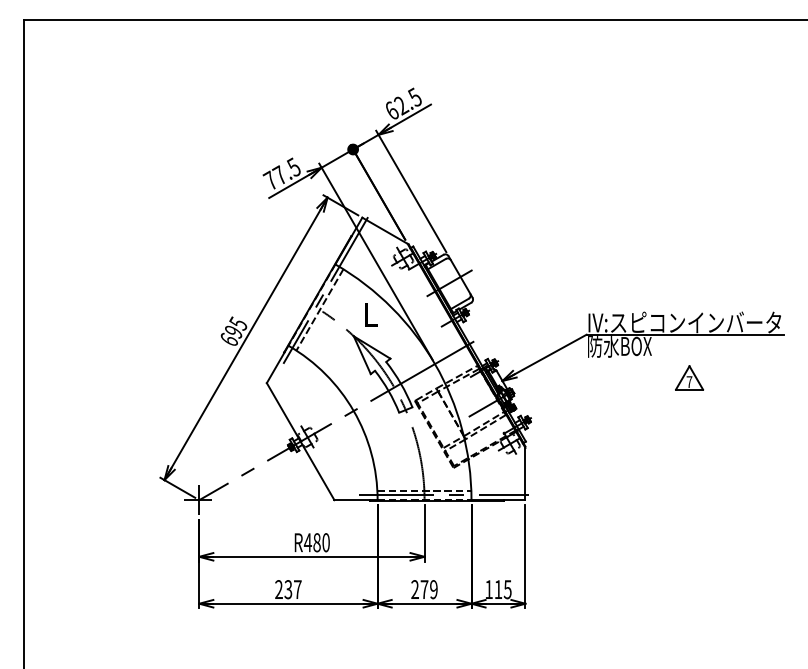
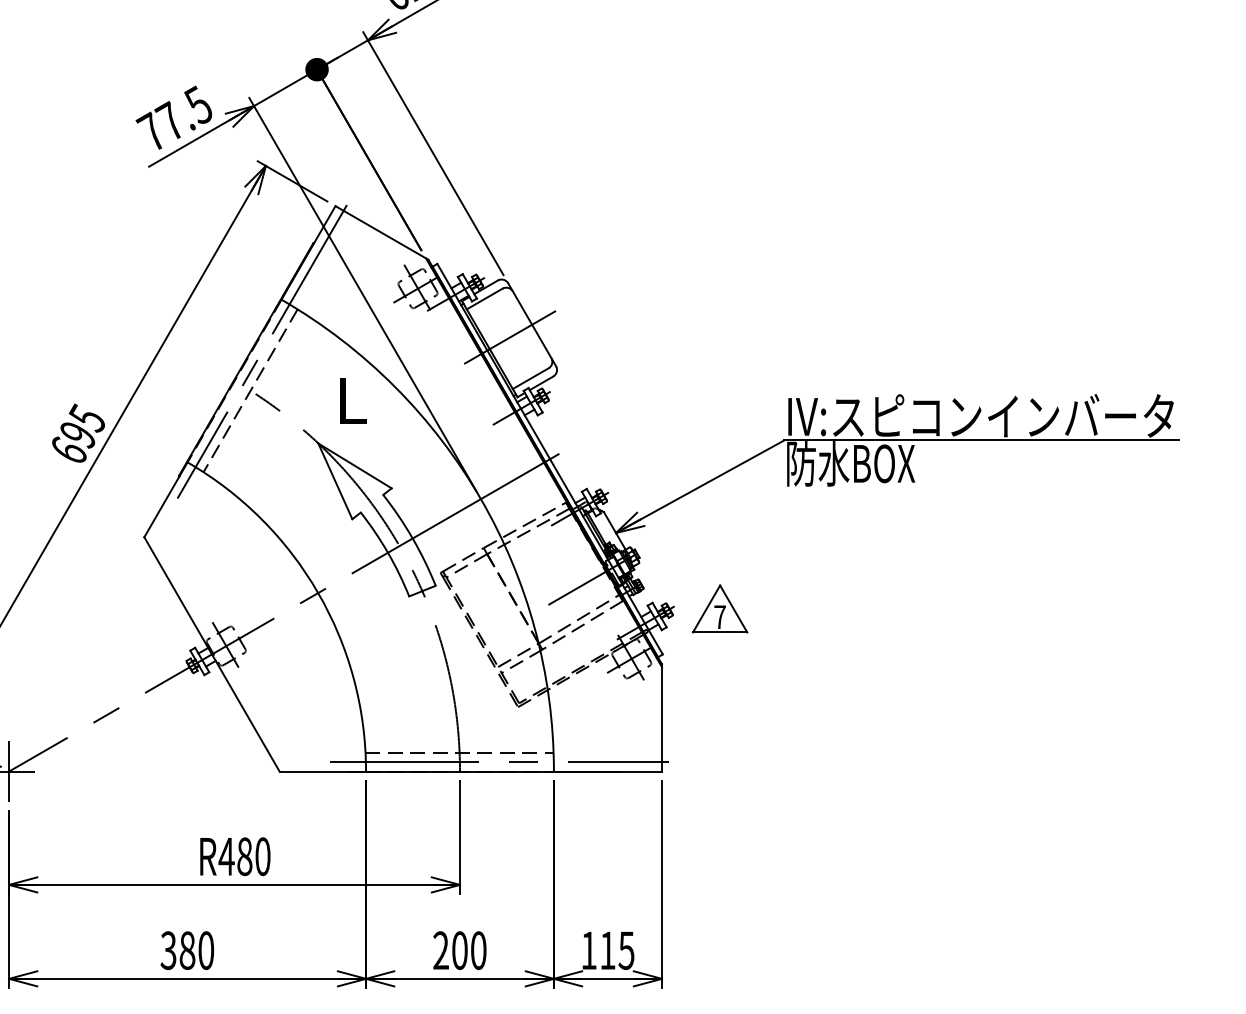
part: (689, 377) -> (720, 608), moved
text: (288, 589) -> (187, 950), 237 -> 380
text: (428, 589) -> (467, 950), 279 -> 200

